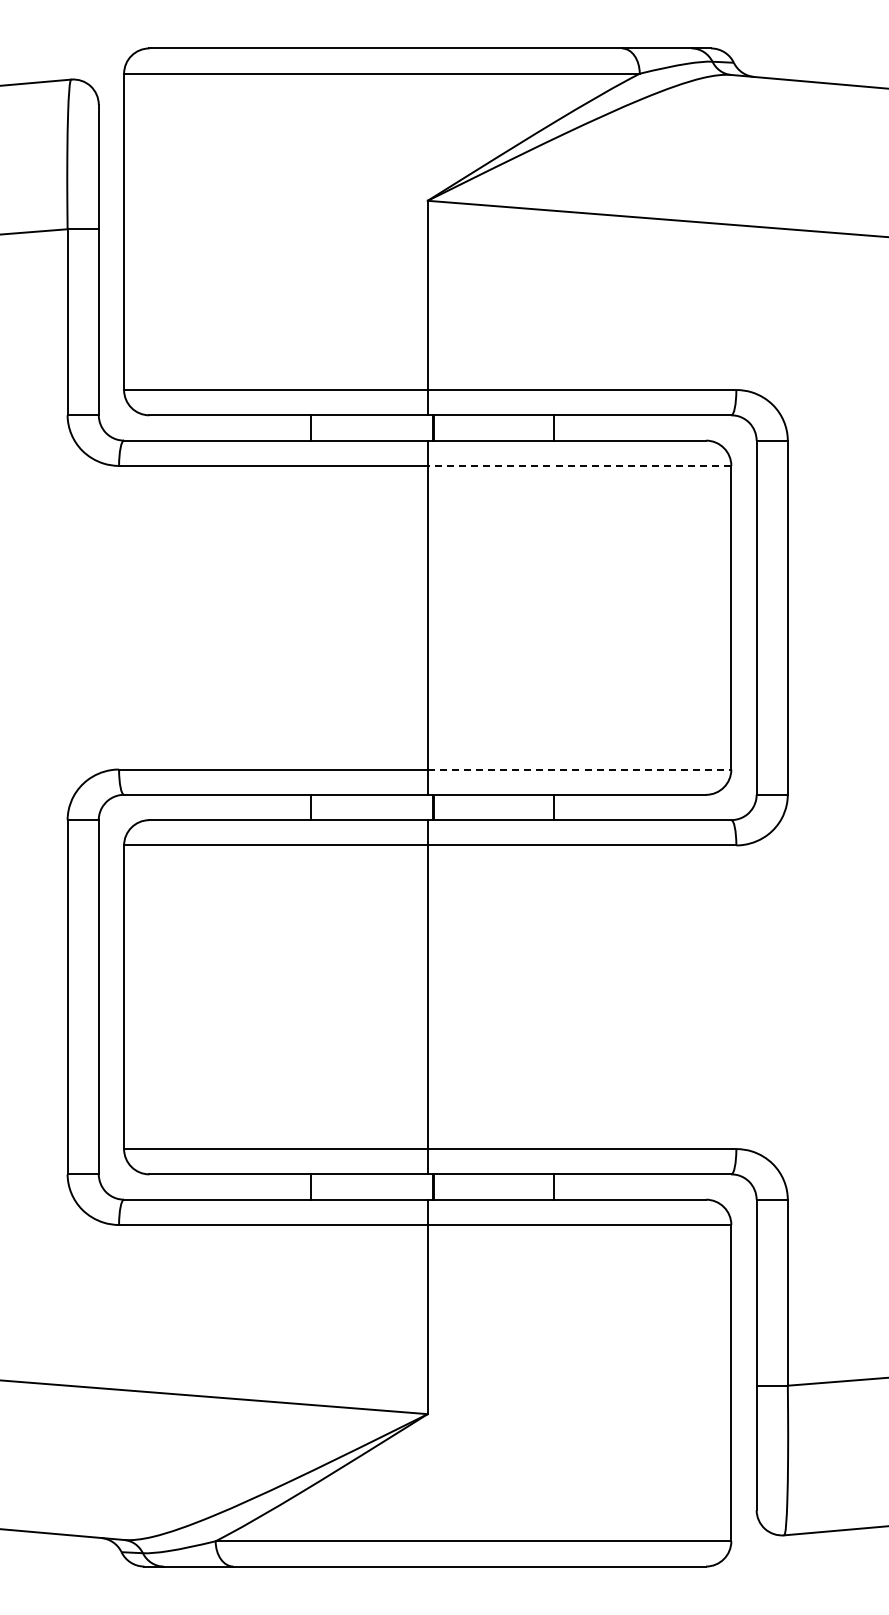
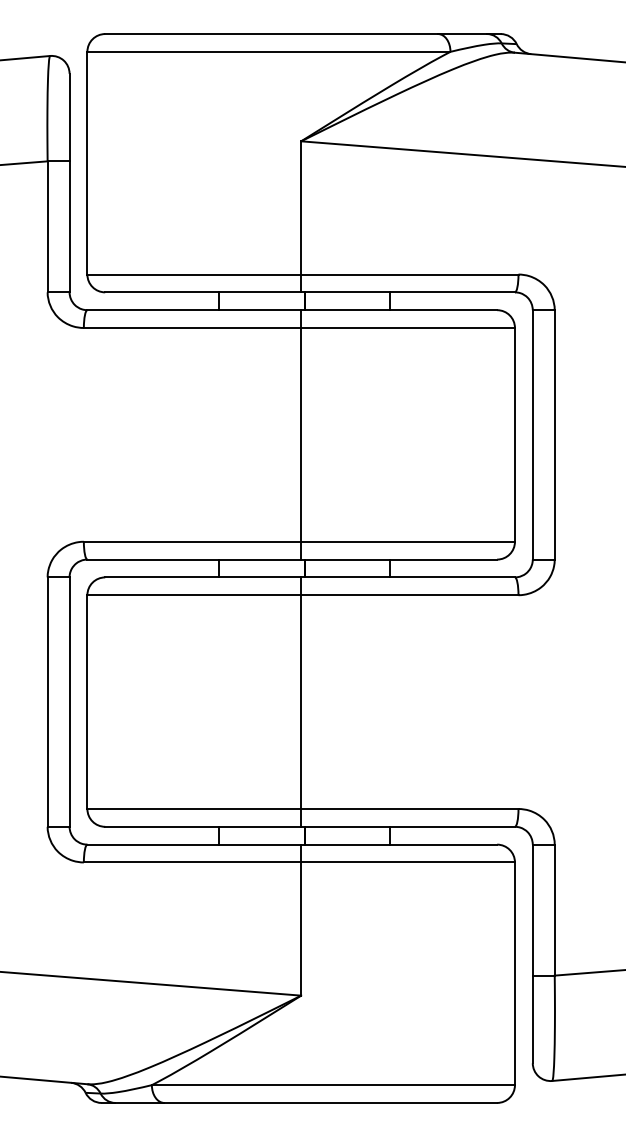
line: (579, 465) -> (408, 327), dashed -> solid
line: (579, 769) -> (408, 541), dashed -> solid

